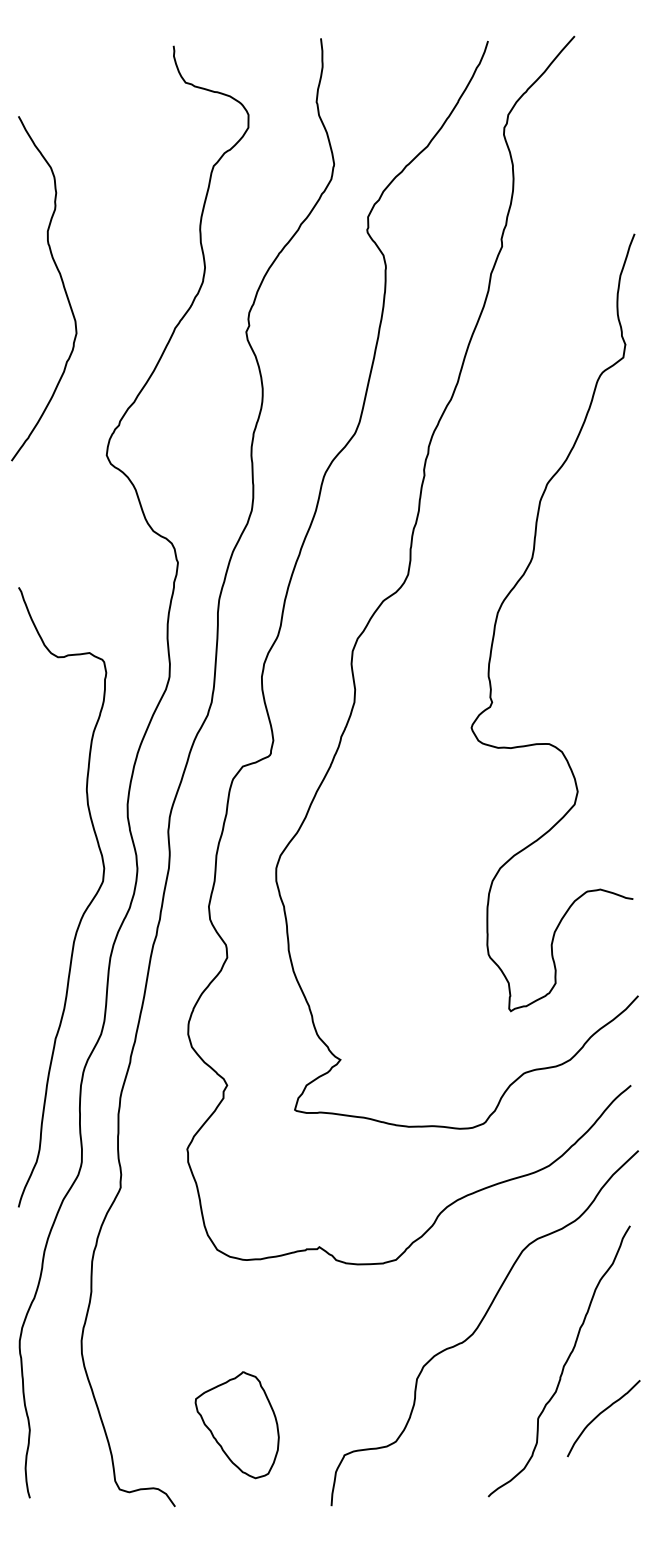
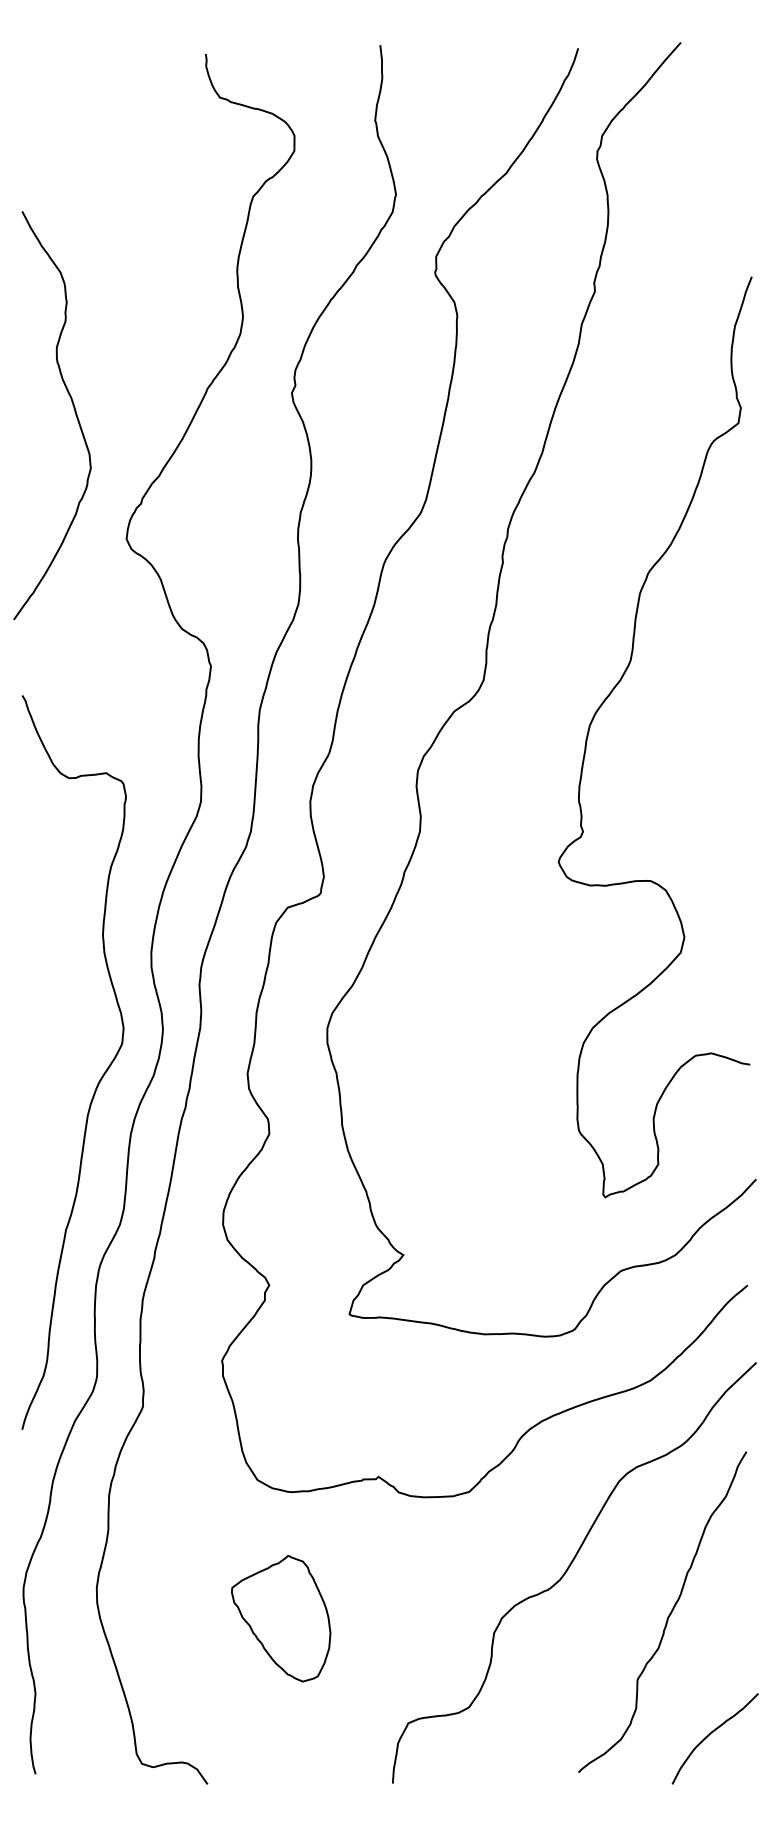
curve: (61, 282) -> (73, 408), moved
curve: (601, 1414) -> (712, 1733), moved
part: (237, 1424) -> (281, 1618), moved

